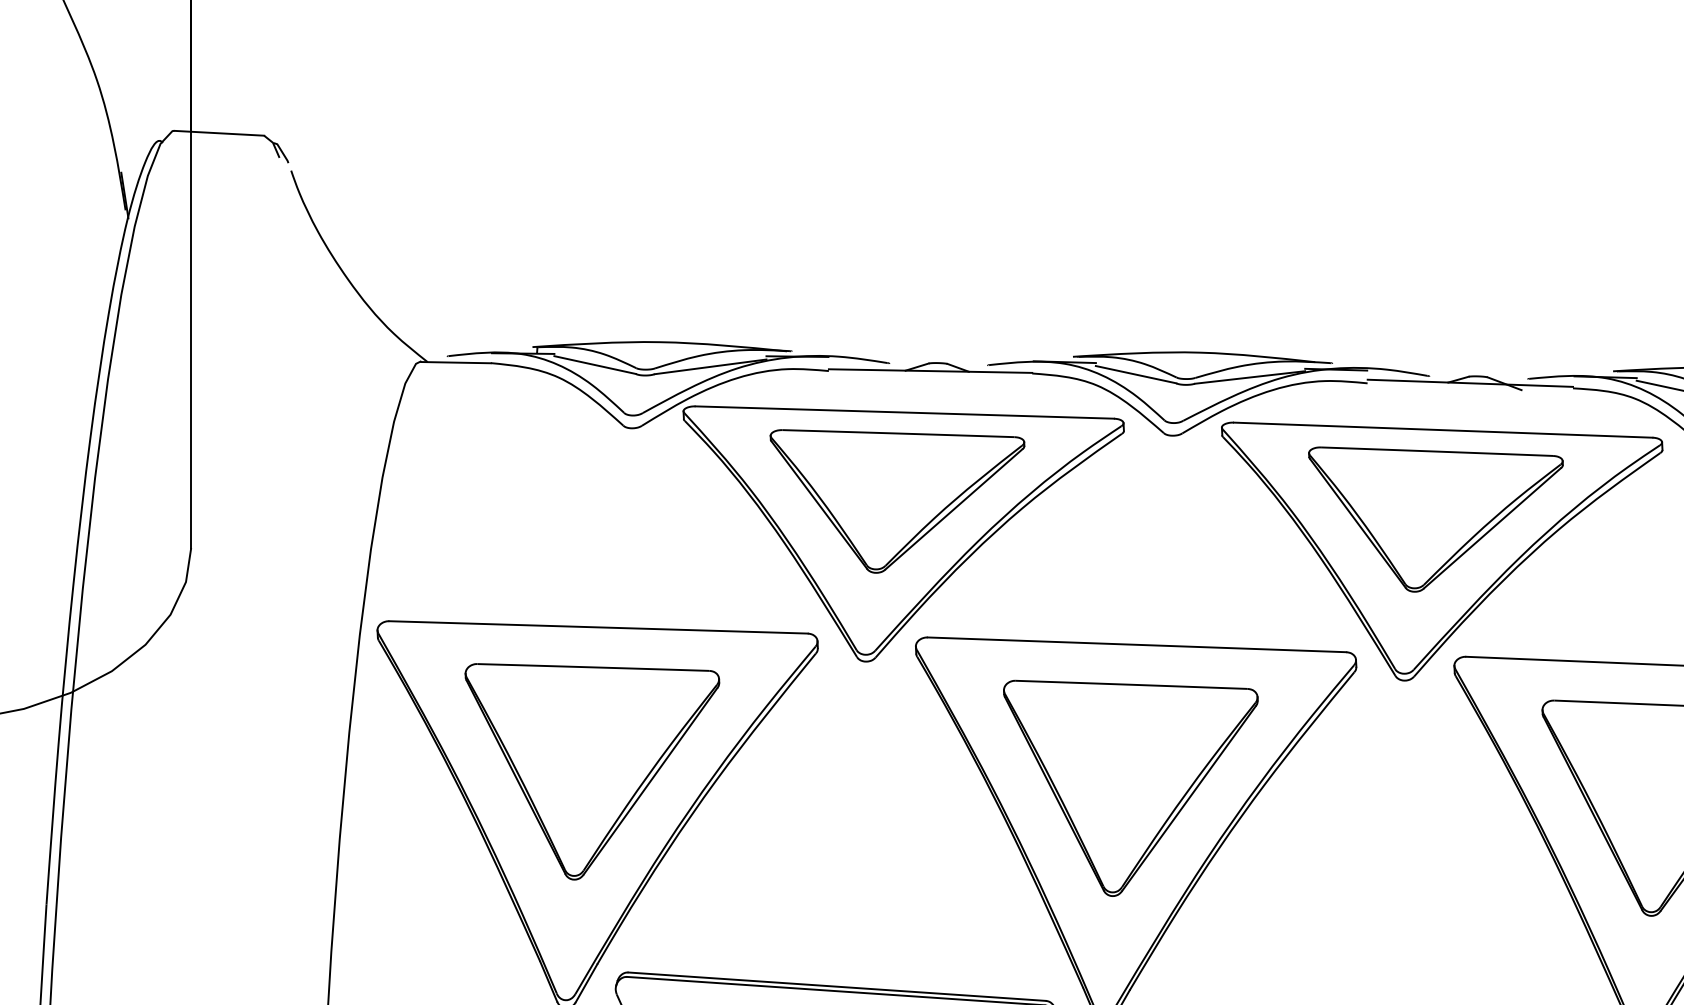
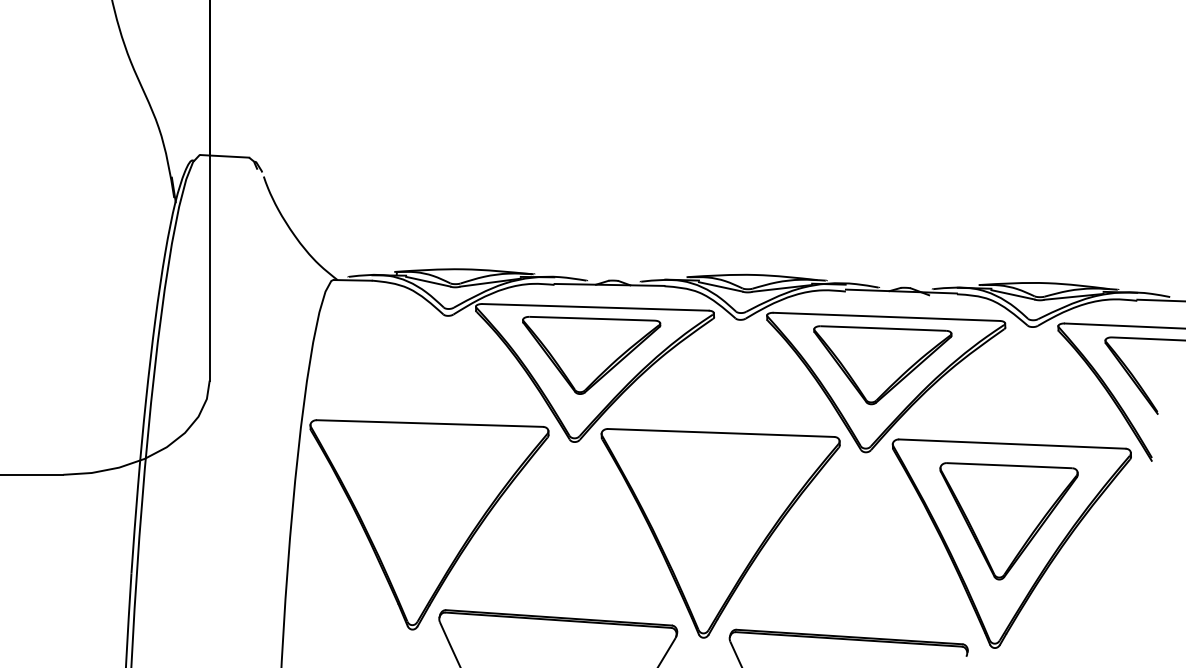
part: (592, 771) -> (426, 501), removed
part: (1130, 788) -> (717, 510), removed

